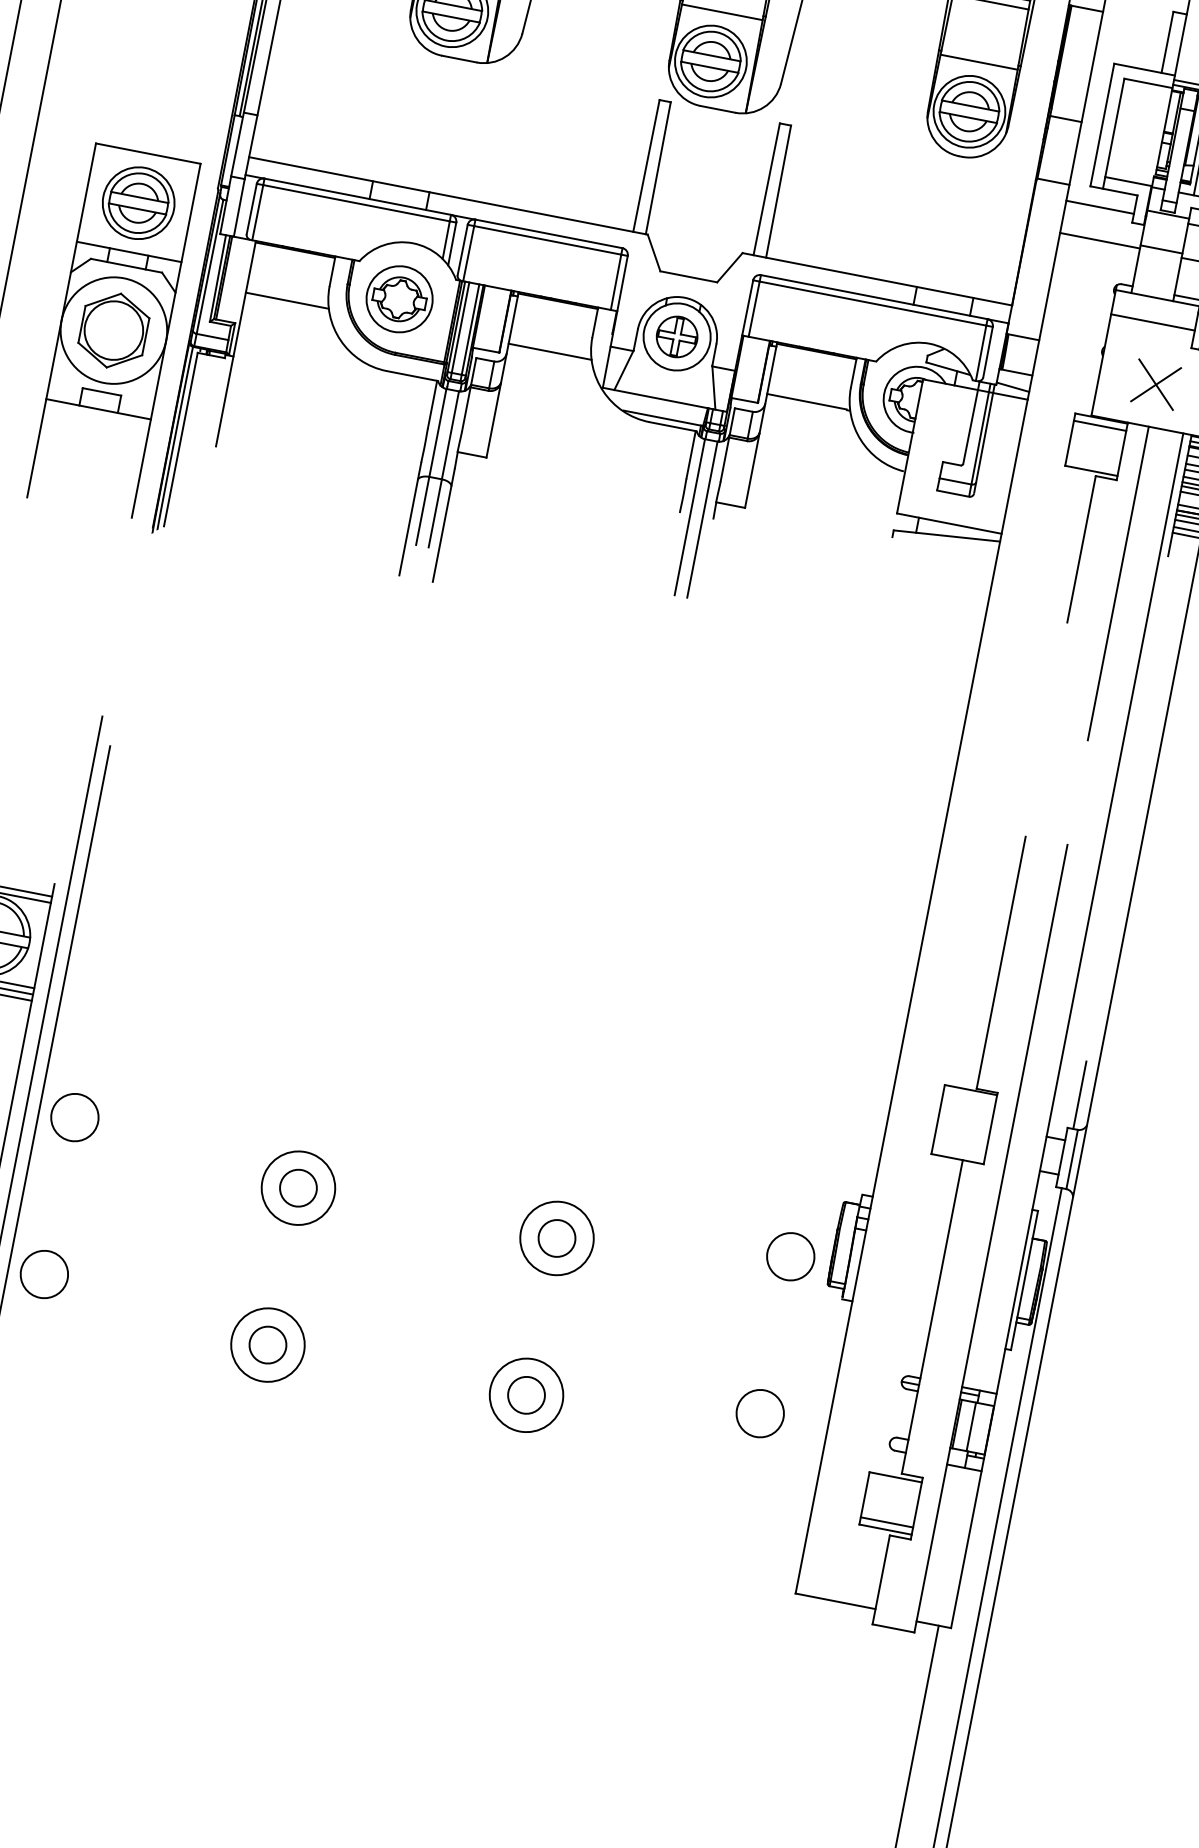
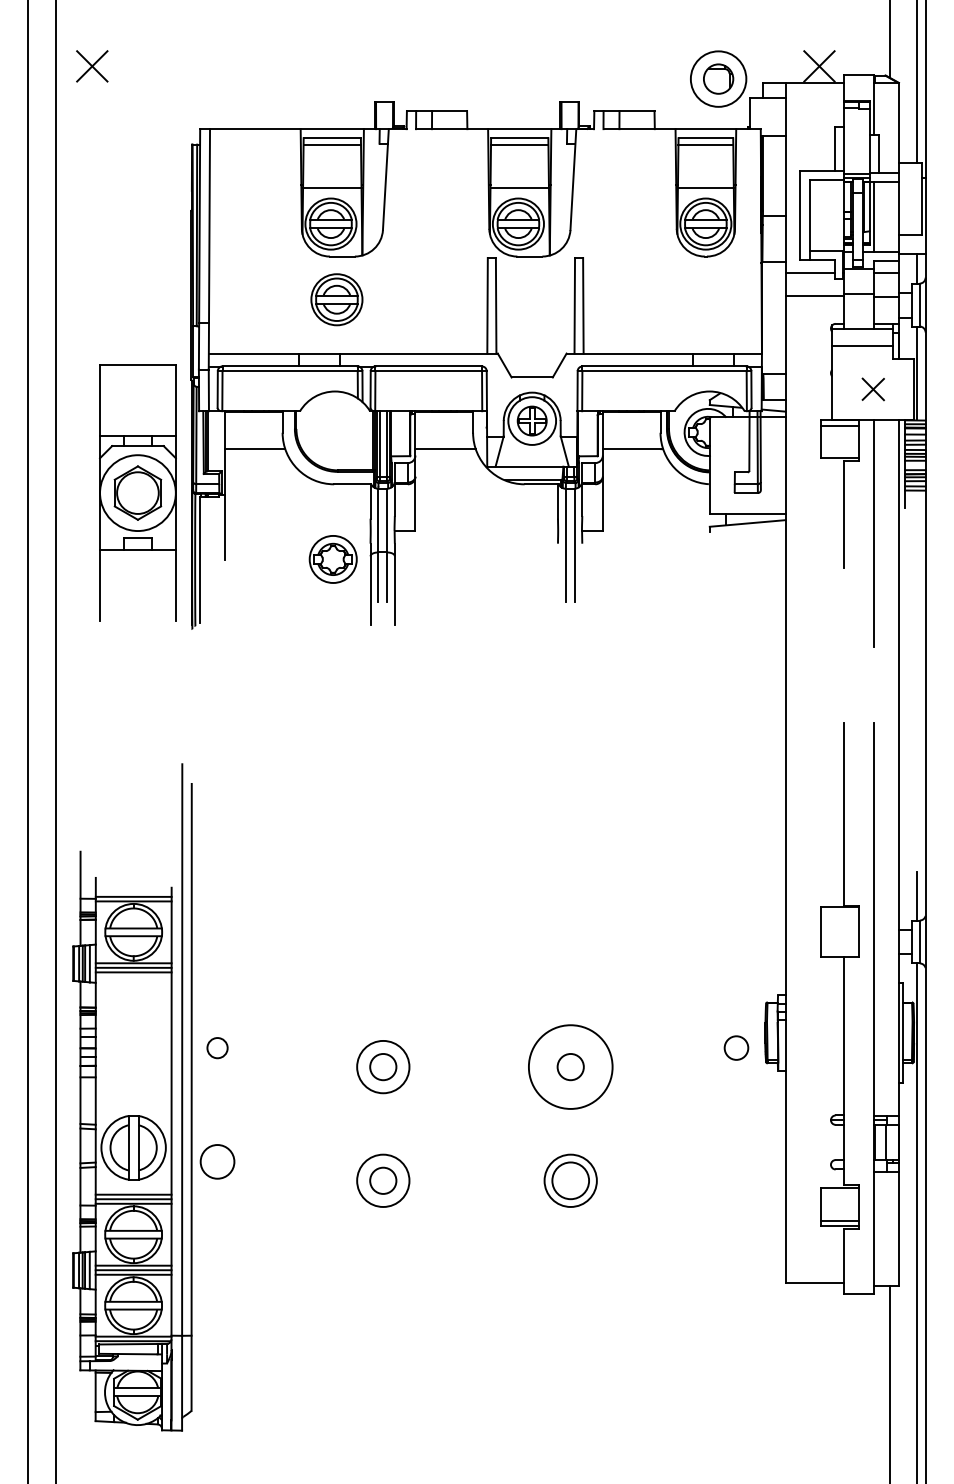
part: (138, 202) -> (336, 299), moved
part: (398, 299) -> (332, 559), moved
part: (1156, 384) -> (873, 389), size x0.7
circle: (74, 1118) -> (217, 1048), size x0.6
circle: (556, 1237) -> (570, 1066), size x1.6
circle: (790, 1255) -> (736, 1047), size x0.7
circle: (526, 1394) -> (570, 1180), size x1.4
circle: (760, 1413) -> (736, 1161), removed

